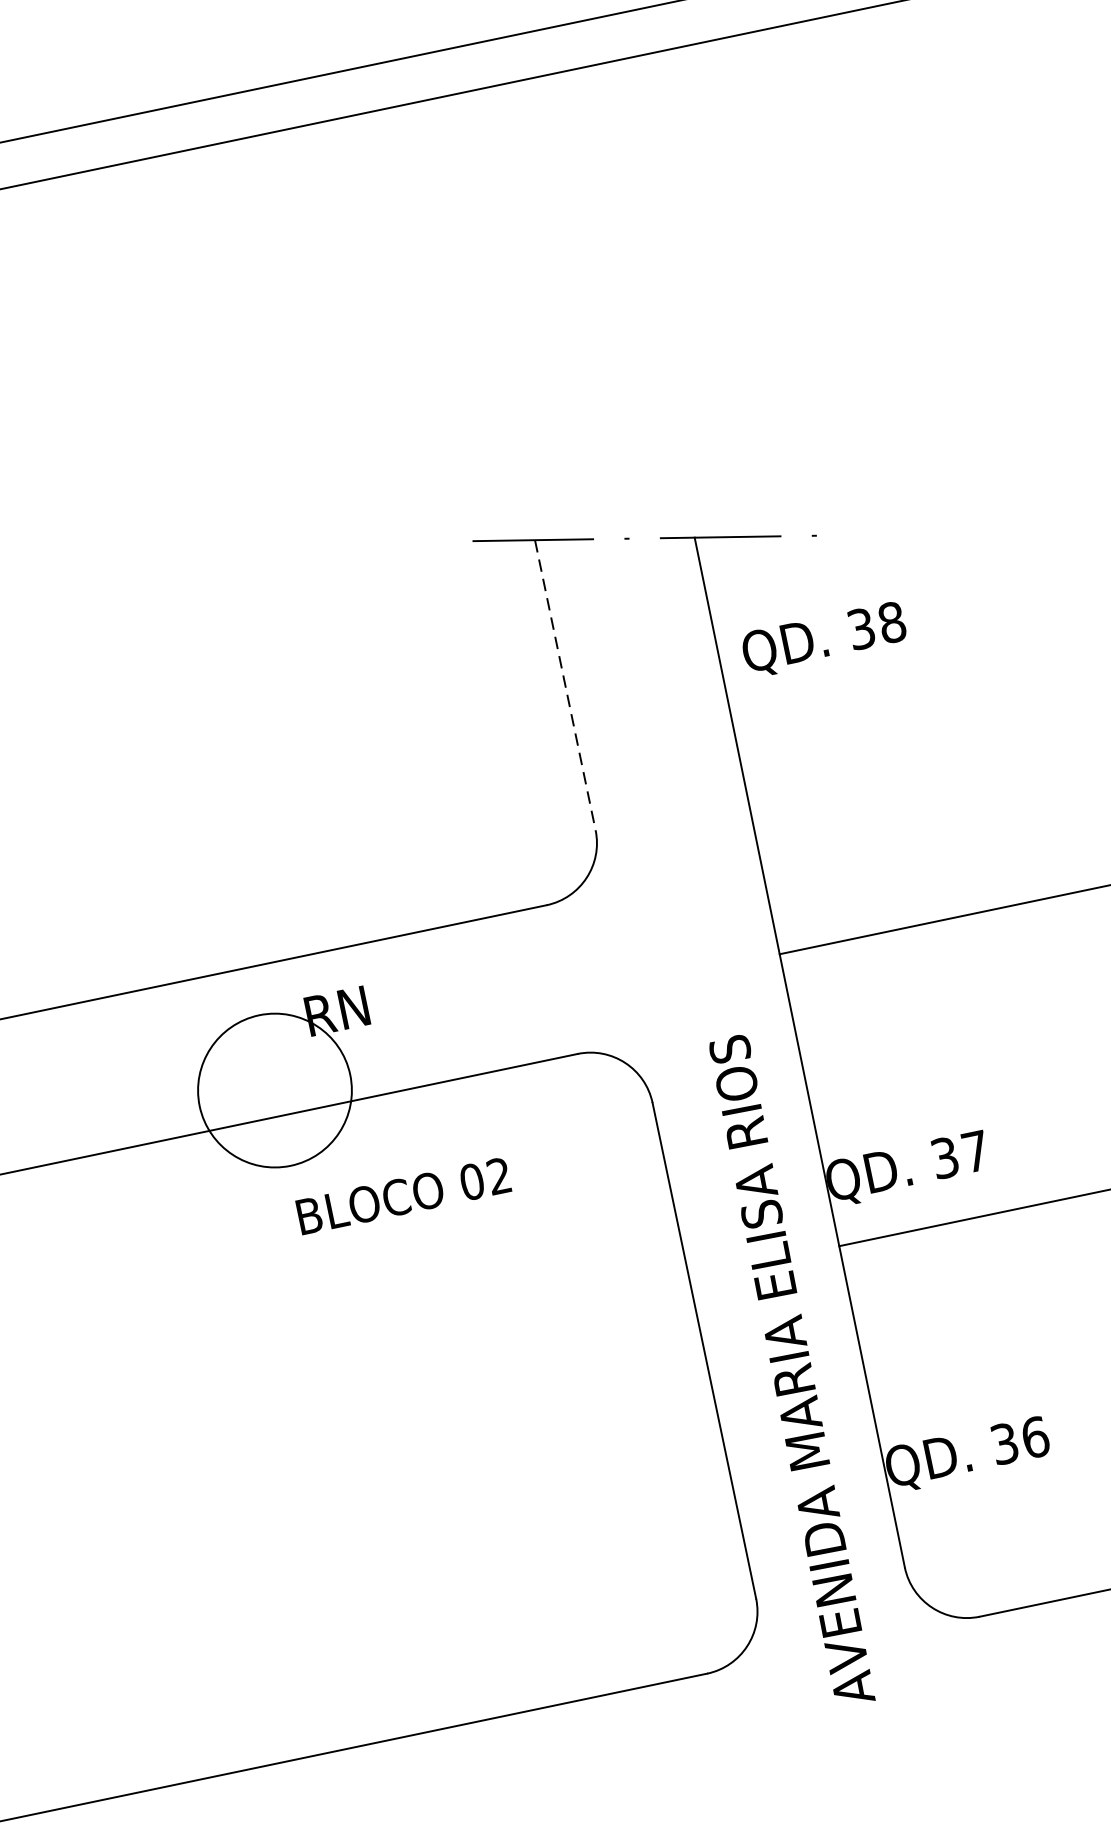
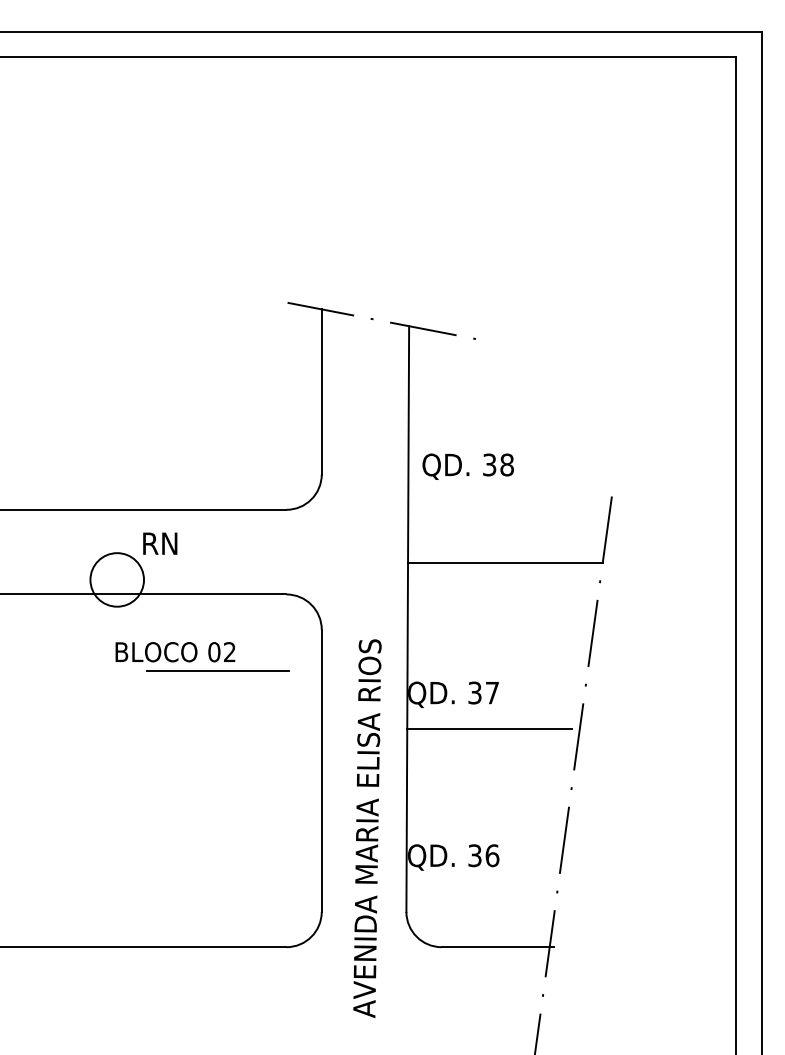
text: (823, 639) -> (467, 466), moved
line: (564, 684) -> (321, 391), dashed -> solid
circle: (275, 1089) -> (117, 579), size x0.62
line: (484, 1214) -> (217, 671), added
text: (792, 1370) -> (367, 828), moved

